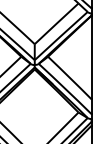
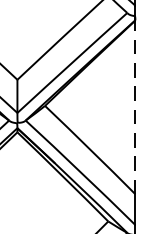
line: (91, 57) -> (135, 107), solid -> dashed

